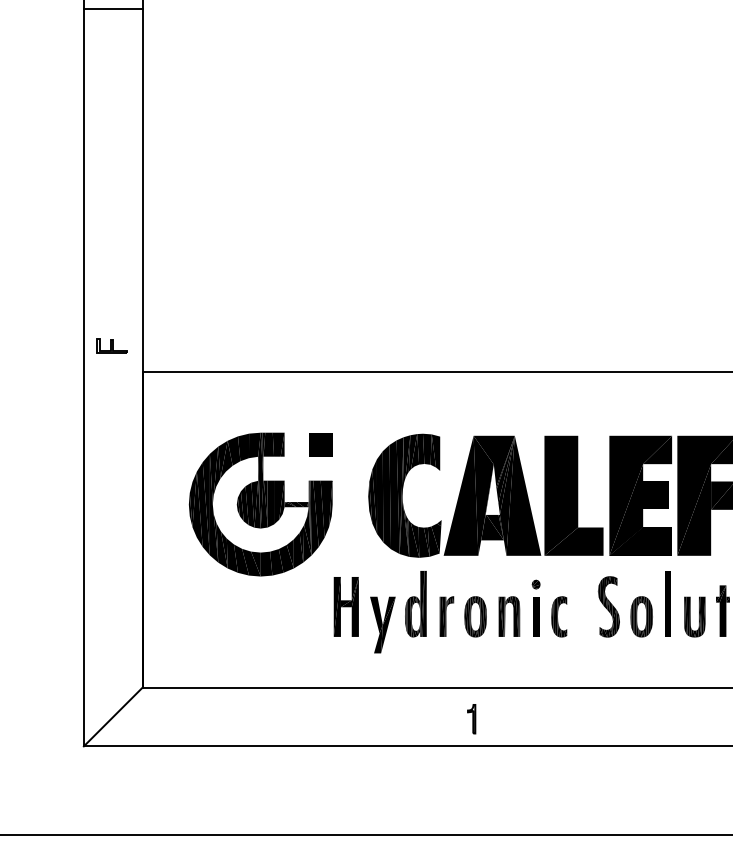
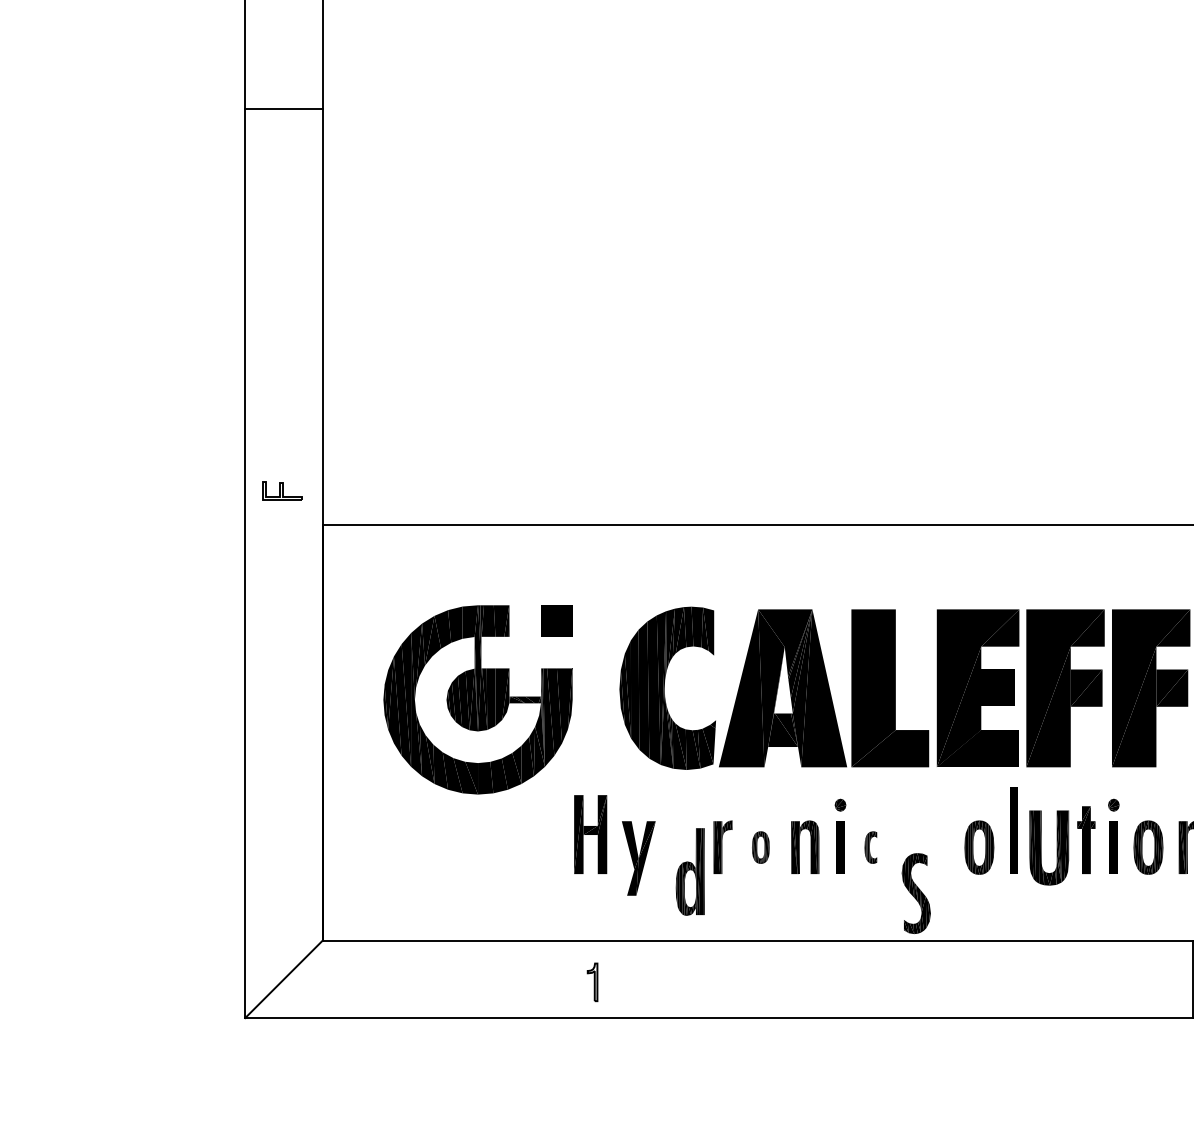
line: (112, 8) -> (283, 108), moved
part: (415, 603) -> (689, 871), moved
part: (608, 606) -> (915, 893), moved
part: (475, 616) -> (760, 847), size x0.6
part: (558, 616) -> (870, 847), size x0.6
part: (694, 616) -> (1049, 847), size x1.4
part: (471, 719) -> (592, 982), moved

